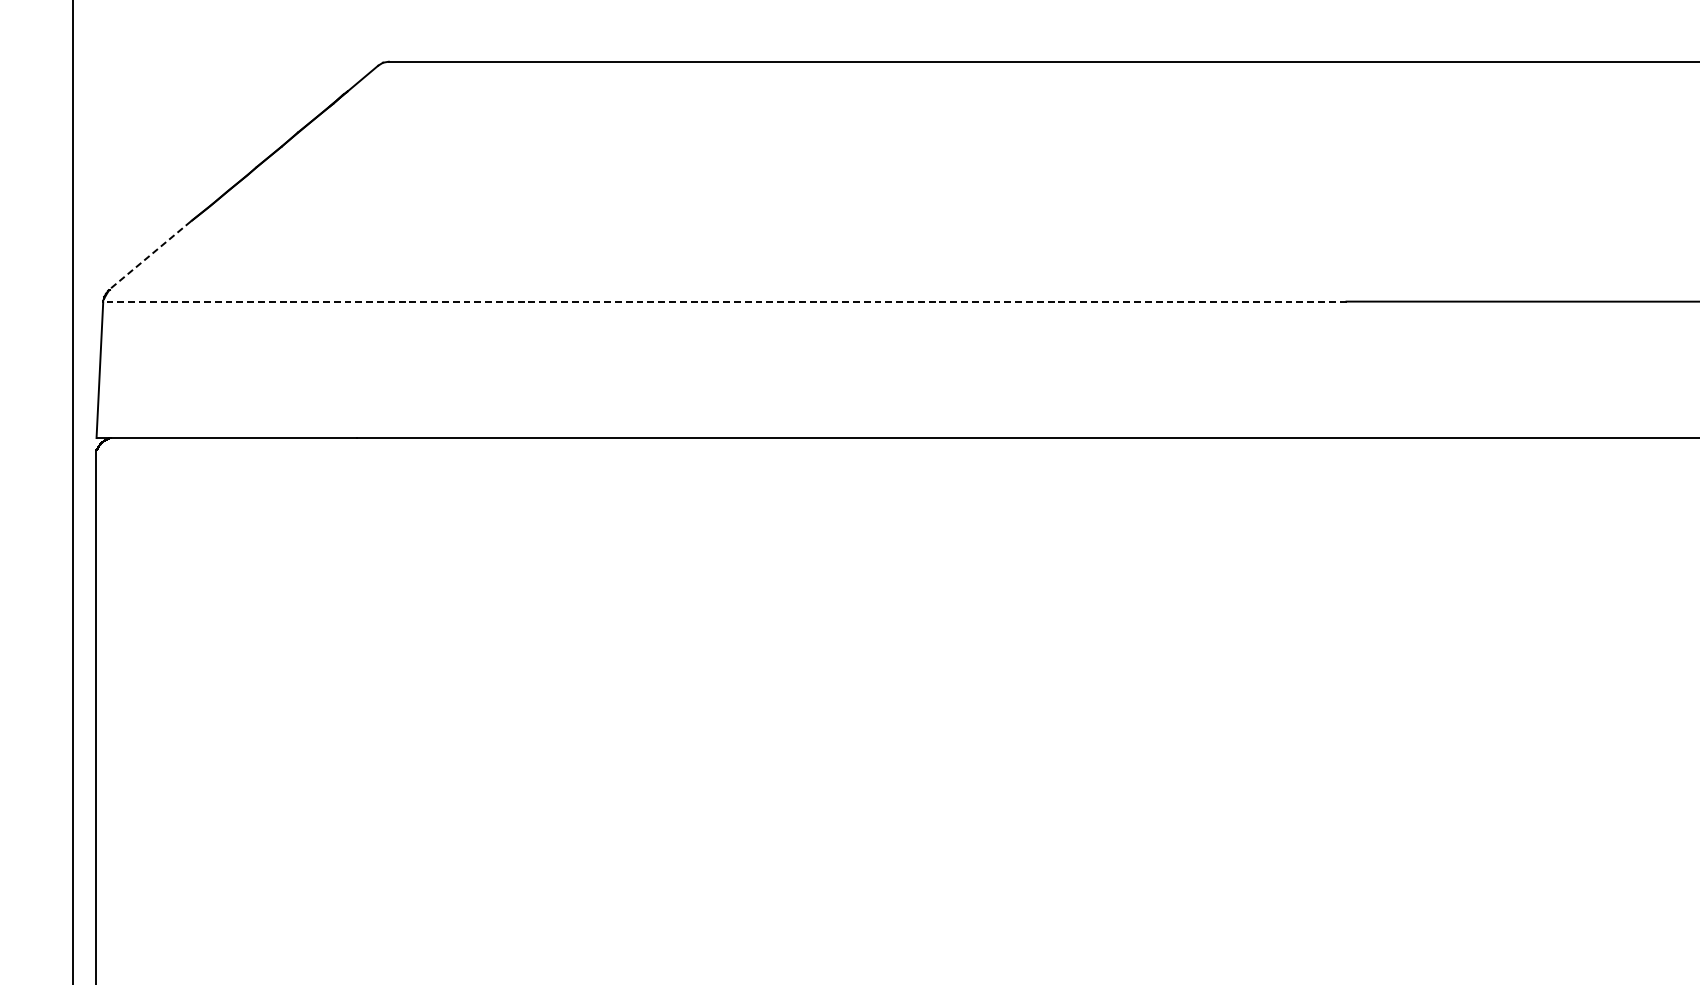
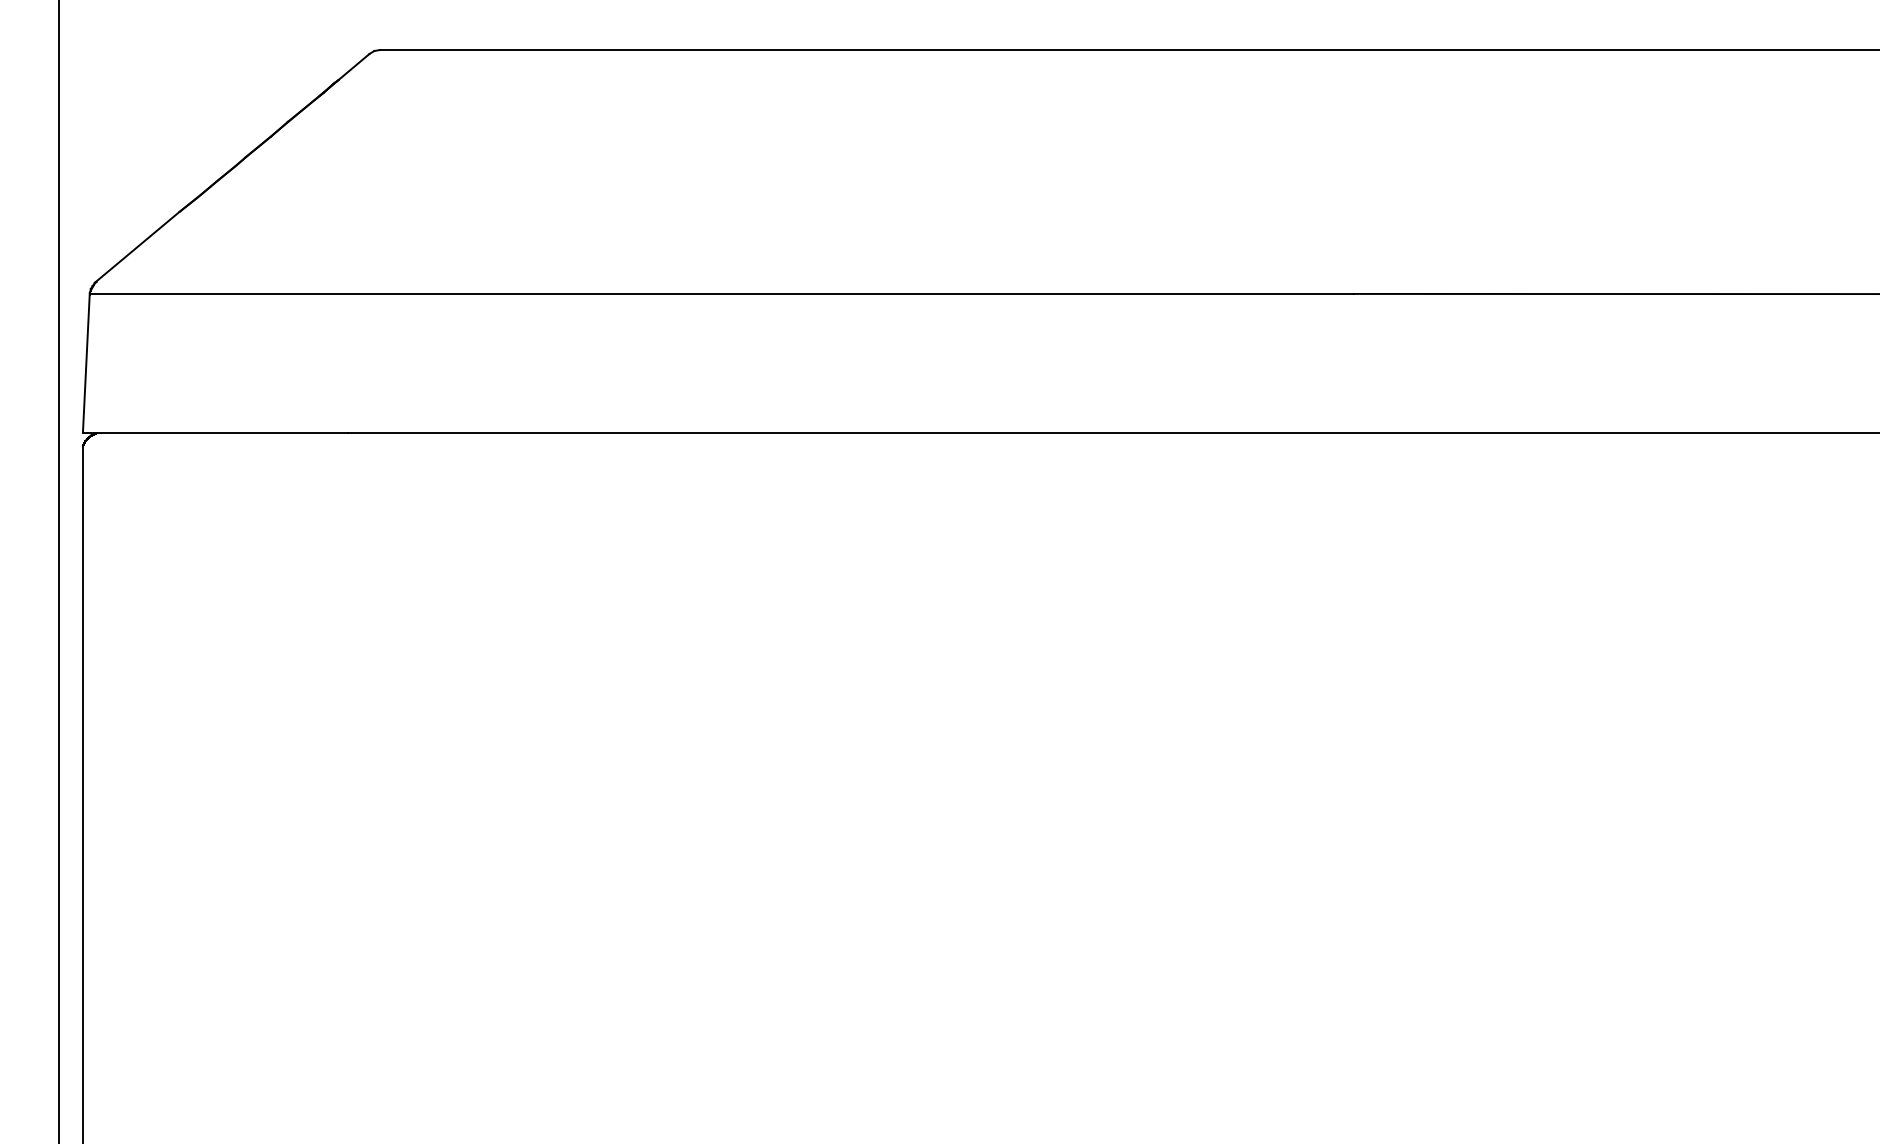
line: (149, 255) -> (136, 247), dashed -> solid
line: (725, 301) -> (722, 293), dashed -> solid

